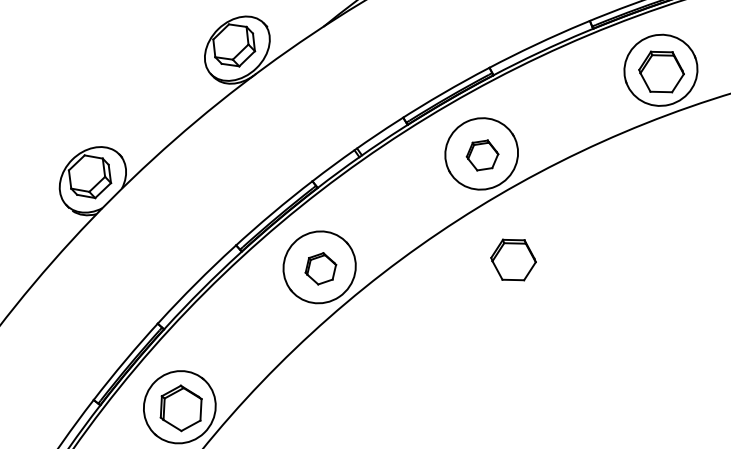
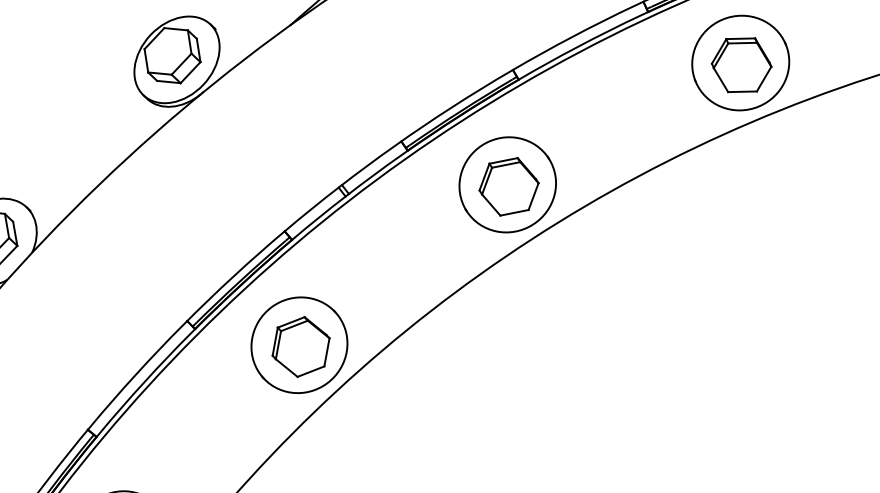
part: (482, 155) -> (508, 186), size x1.43
part: (513, 259) -> (556, 323), removed
part: (320, 268) -> (300, 346), size x1.43

